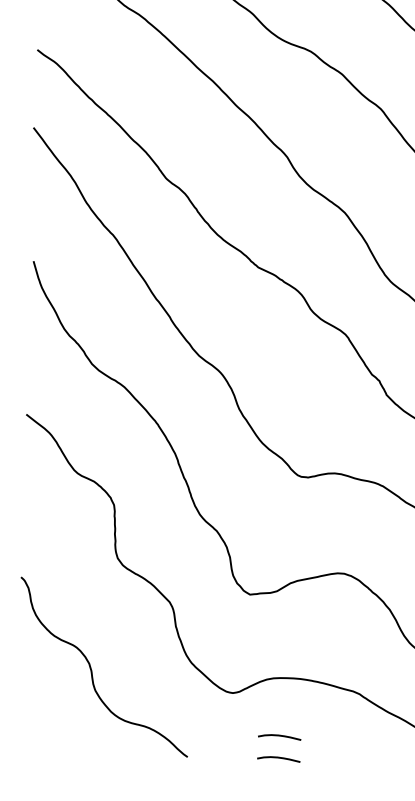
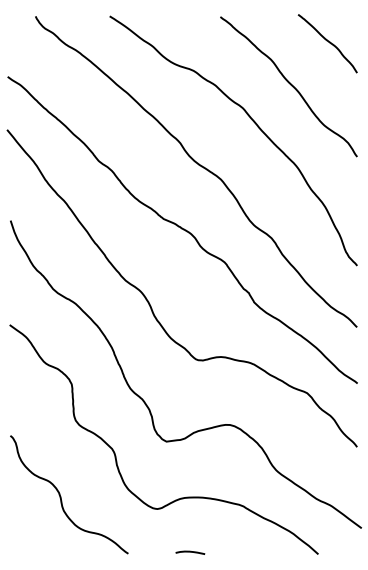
curve: (279, 736) -> (190, 537), removed

